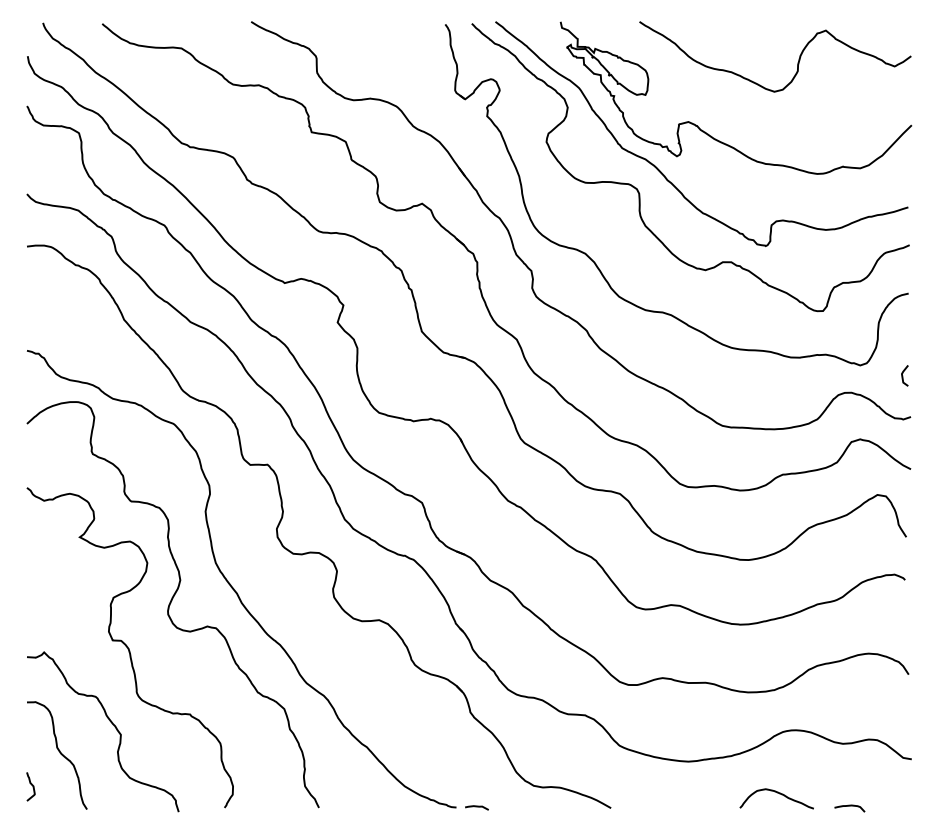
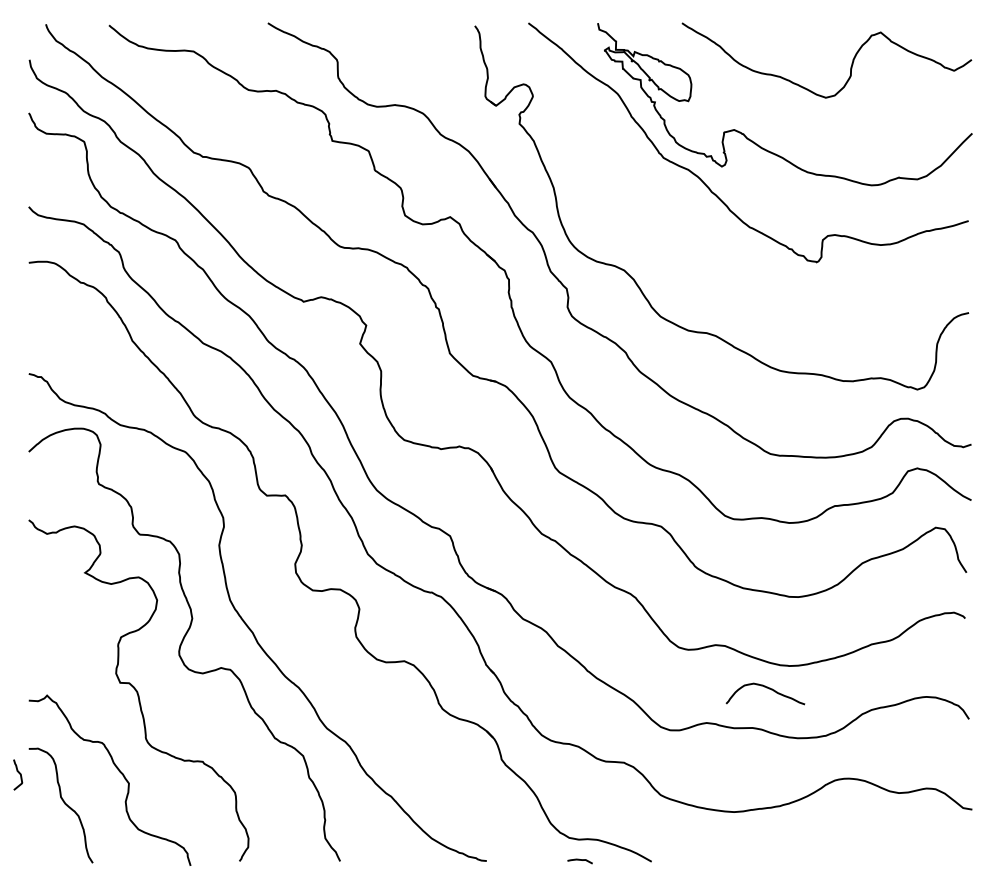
curve: (640, 193) -> (683, 206), removed
curve: (903, 375) -> (963, 400), removed
curve: (31, 785) -> (18, 773), moved
curve: (779, 794) -> (768, 689), moved
curve: (849, 806) -> (905, 859), removed
curve: (476, 807) -> (579, 860), moved

